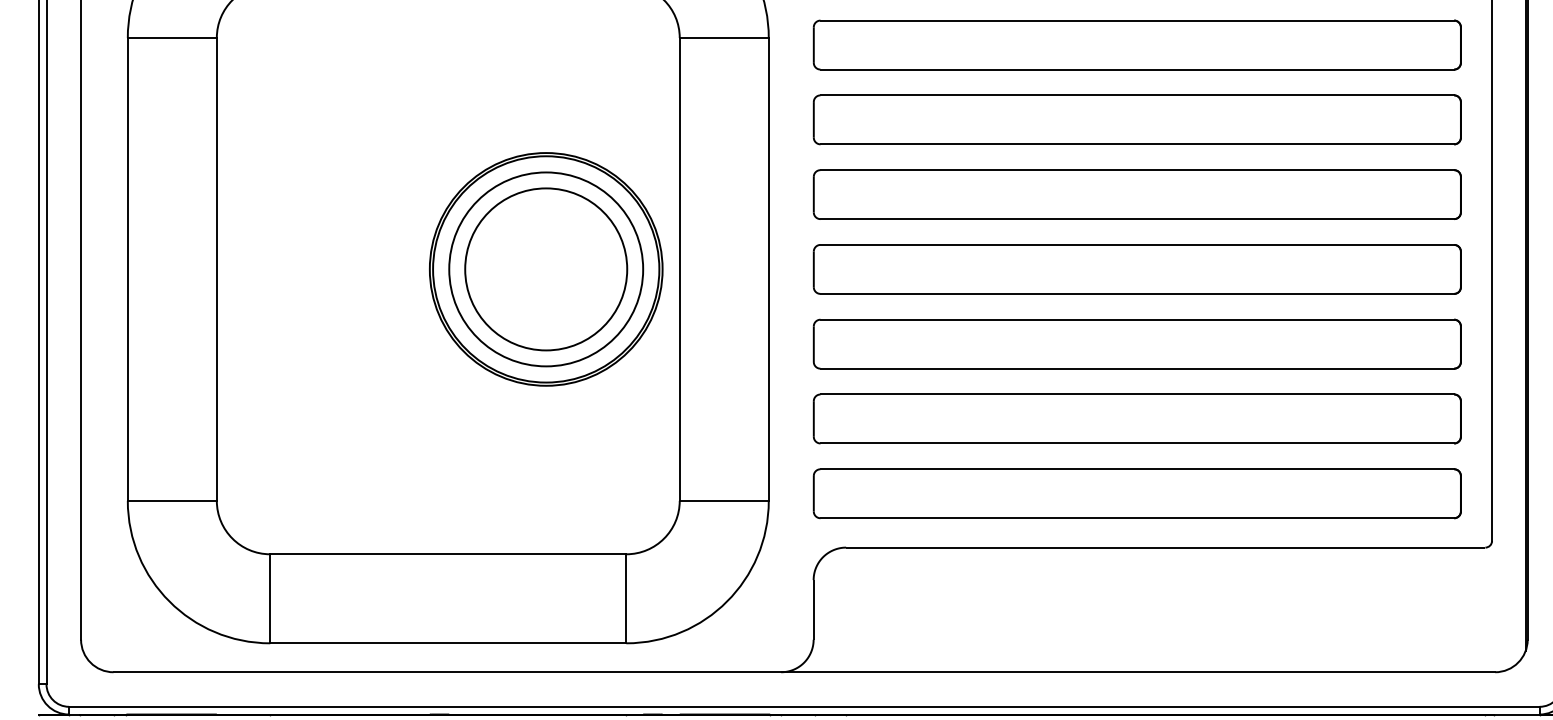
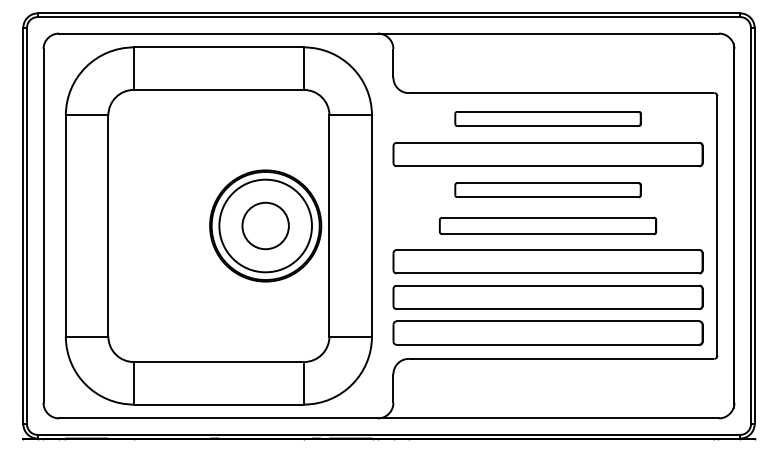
part: (1136, 44) -> (547, 118), size x0.6
part: (1136, 193) -> (547, 189), size x0.6
circle: (545, 268) -> (265, 225), size x0.6
part: (1136, 268) -> (547, 225), size x0.7

